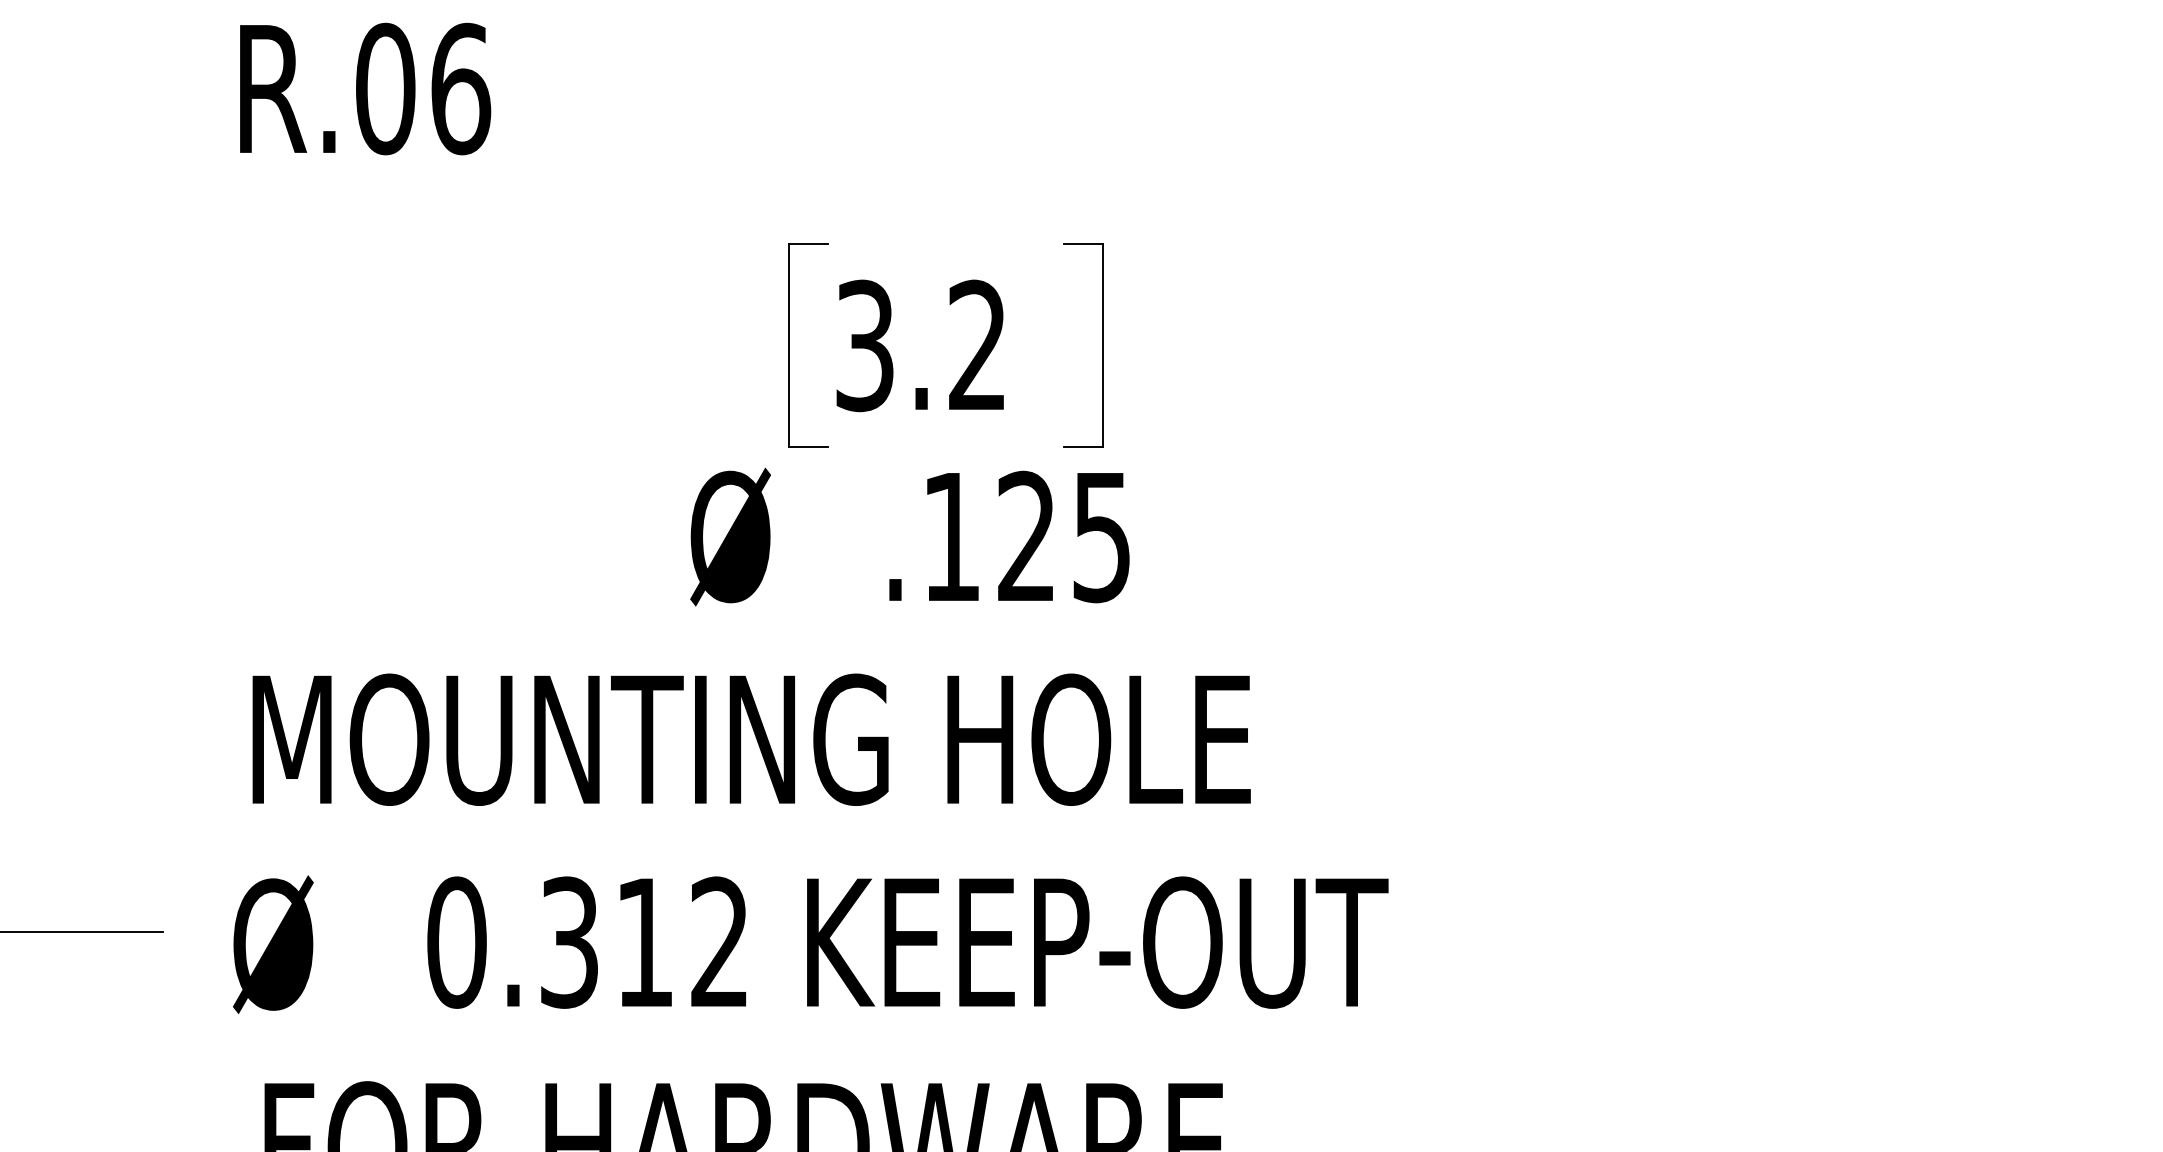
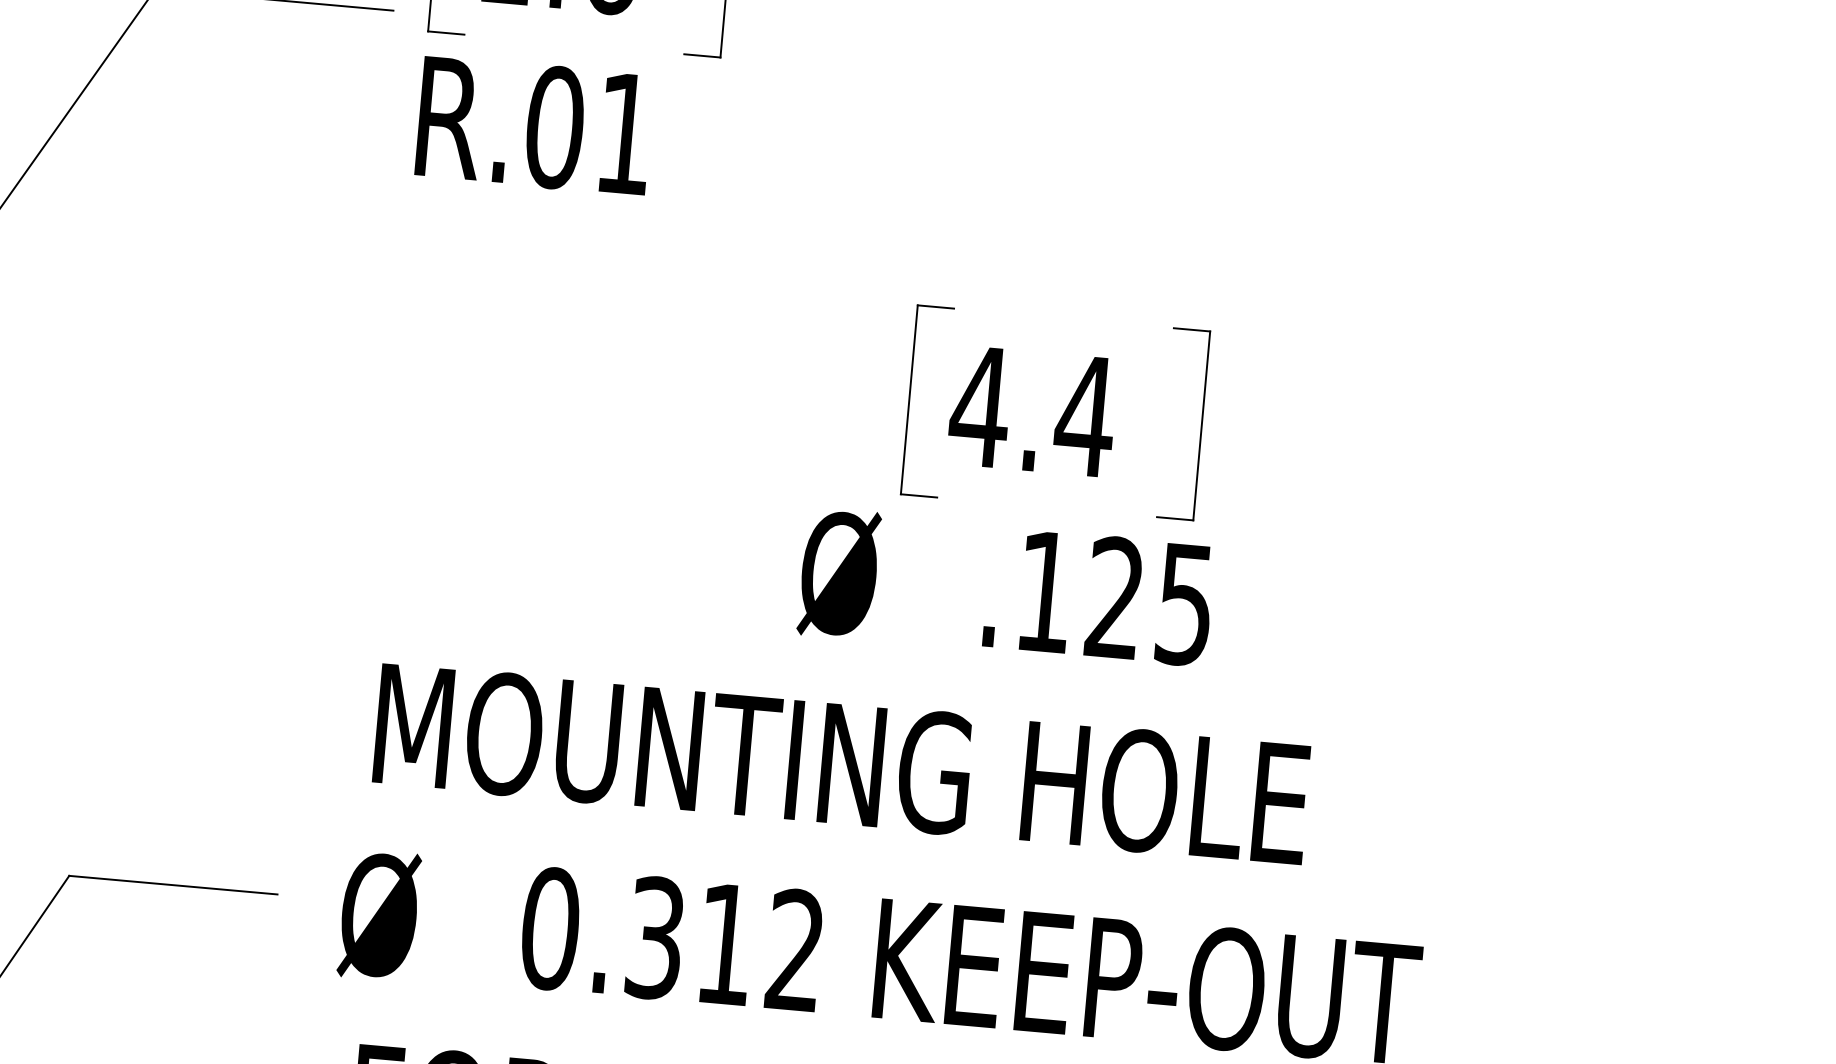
text: (461, 88) -> (625, 133), R.06 -> R.01
text: (920, 345) -> (1032, 411), 3.2 -> 4.4

